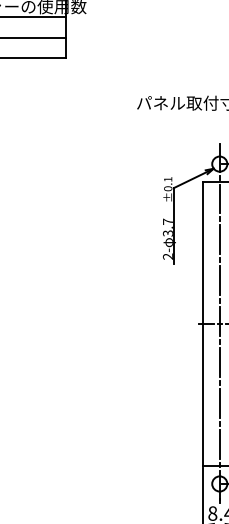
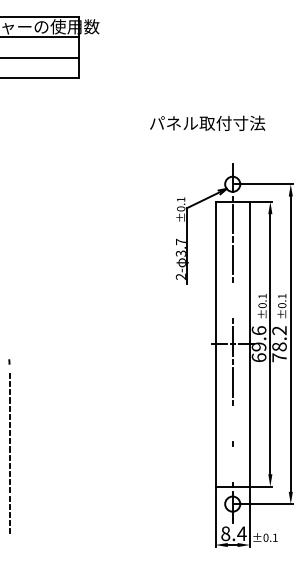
line: (219, 280) -> (232, 300), removed
line: (219, 403) -> (232, 423), removed
line: (219, 444) -> (232, 464), removed

